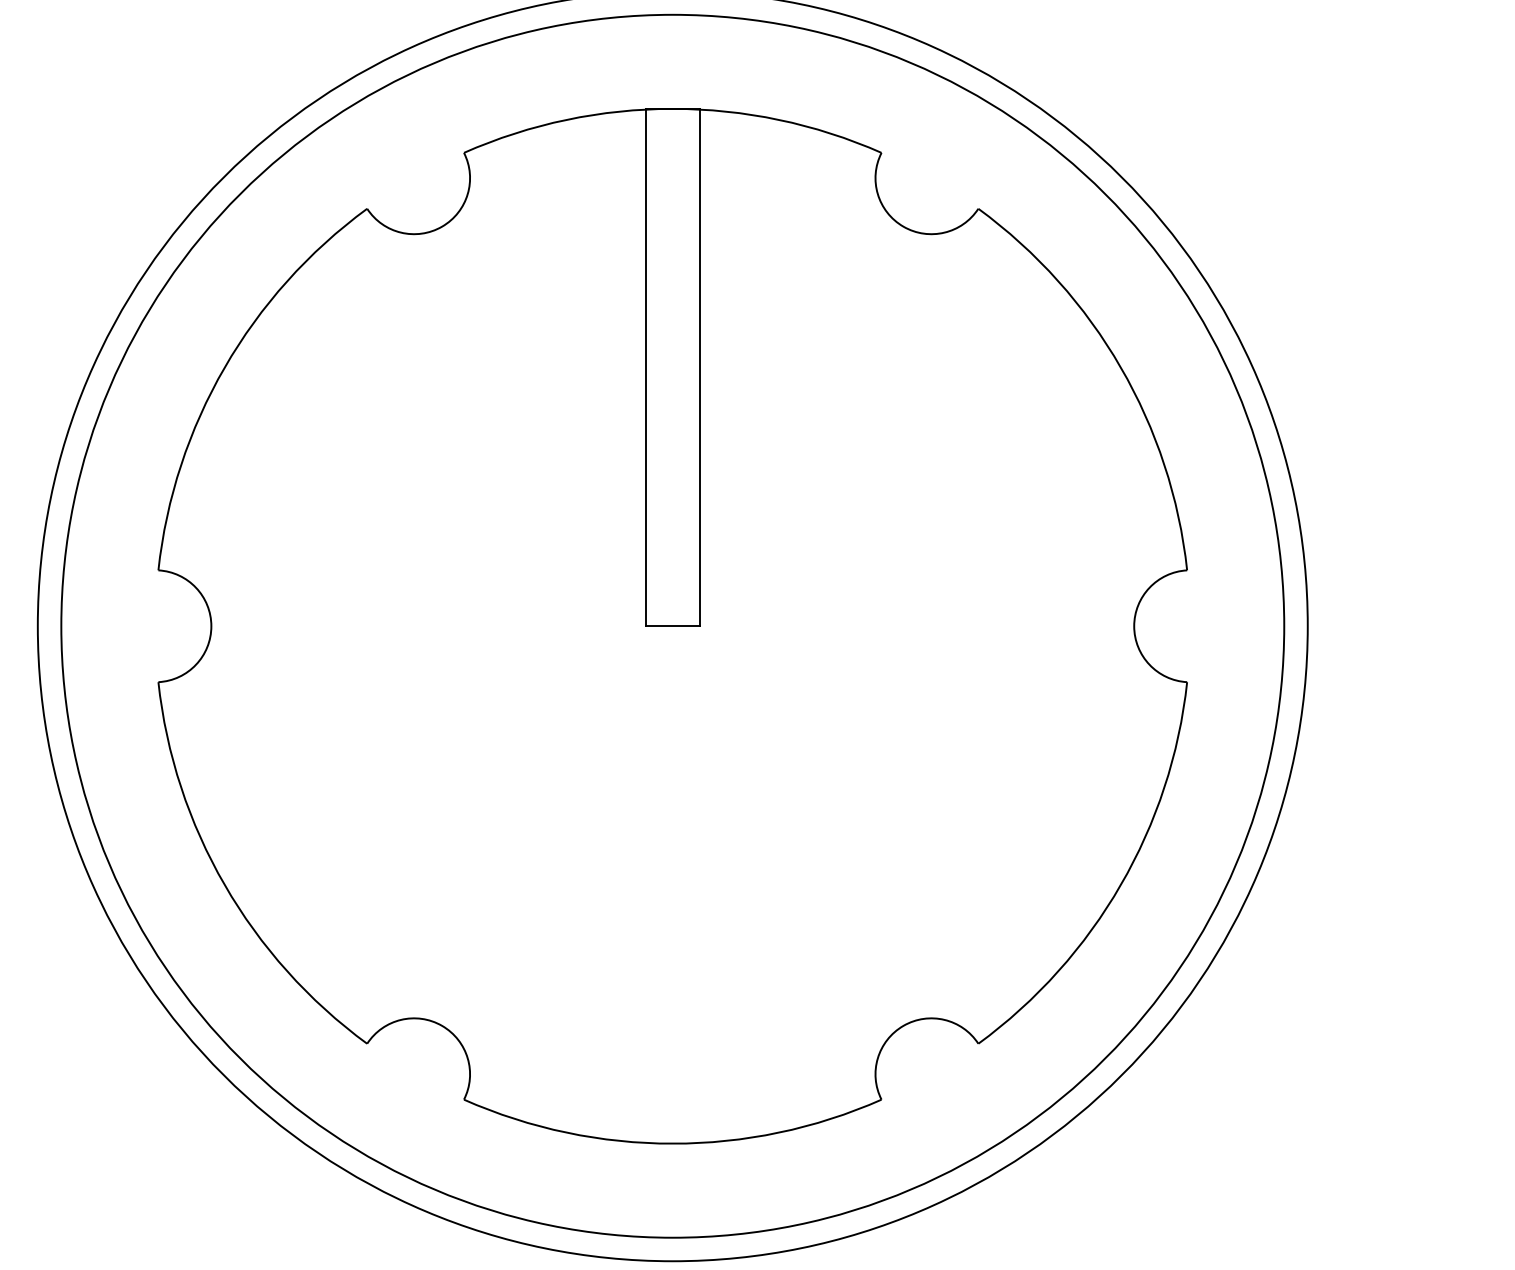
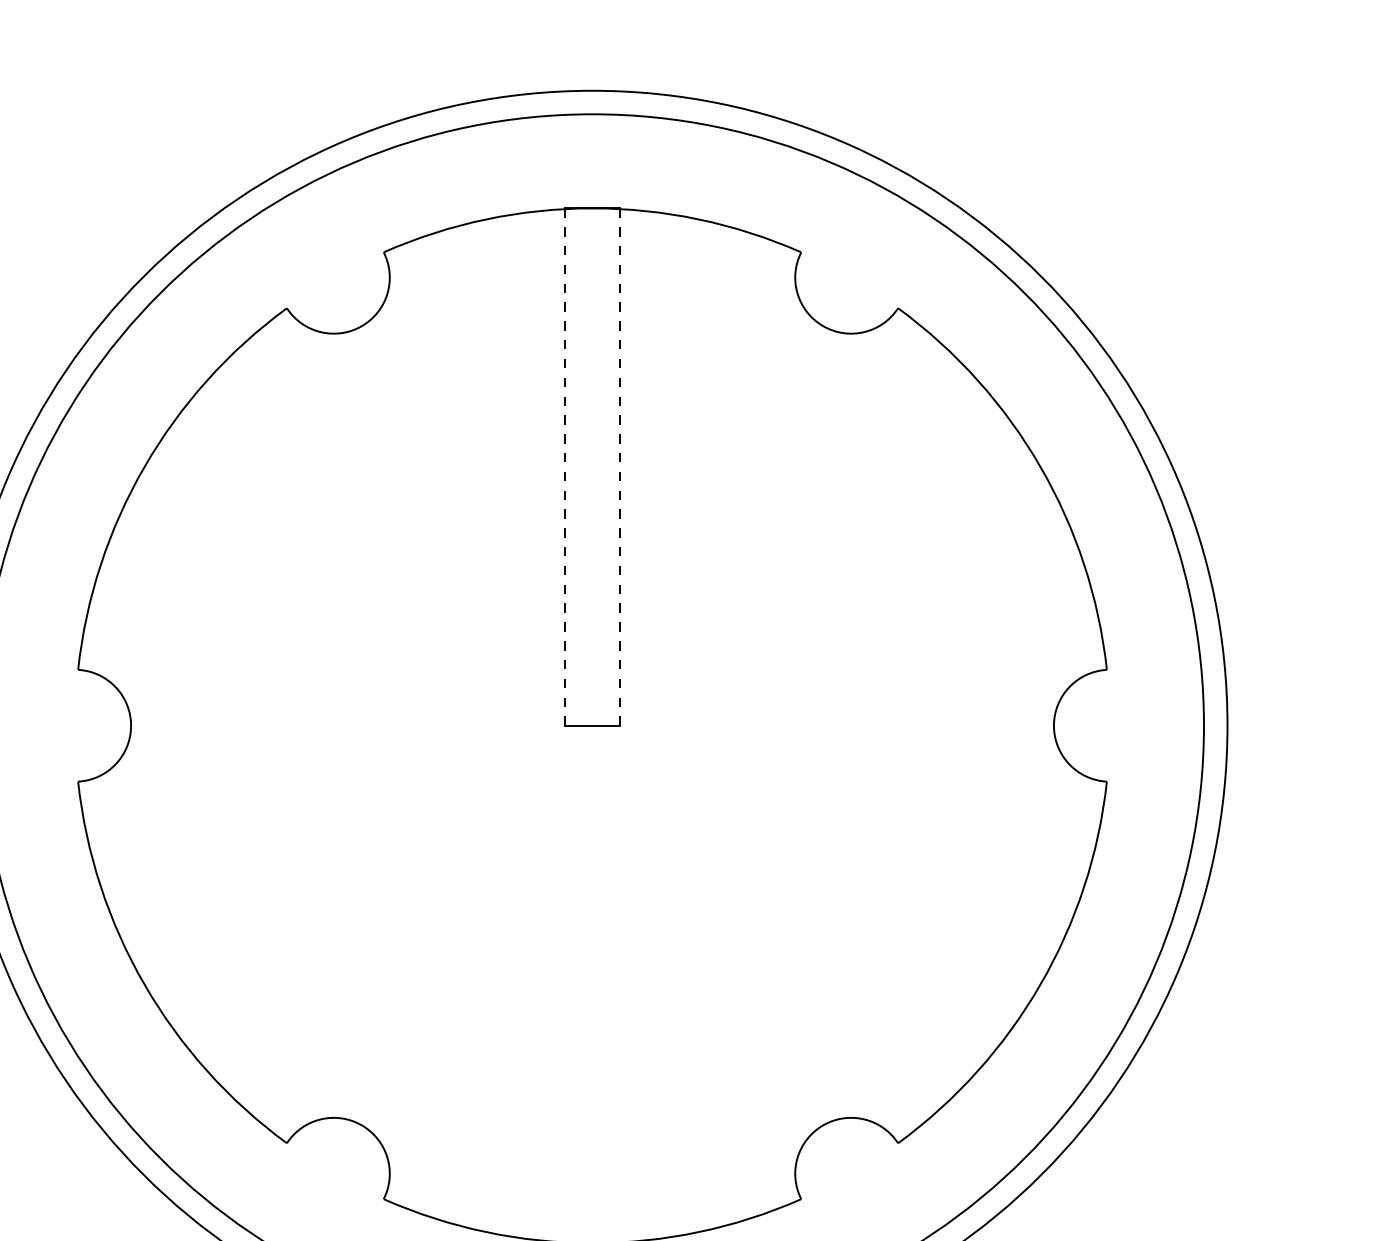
line: (645, 367) -> (565, 466), solid -> dashed
line: (699, 367) -> (619, 466), solid -> dashed

